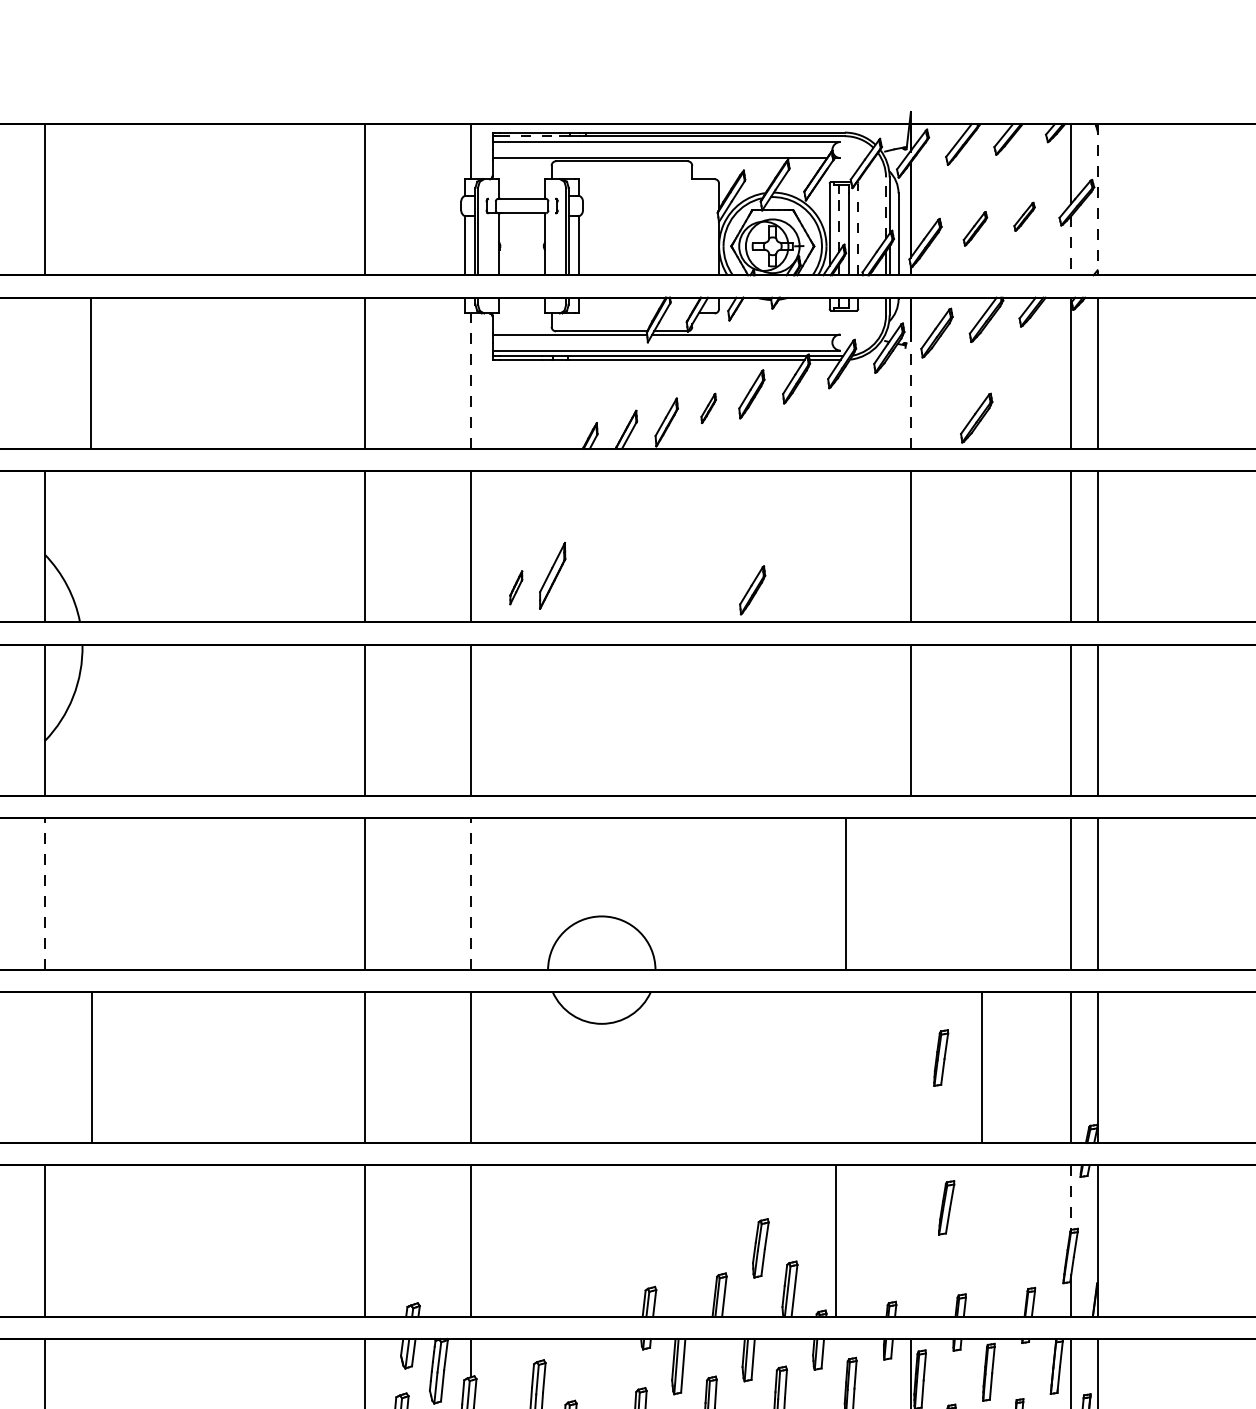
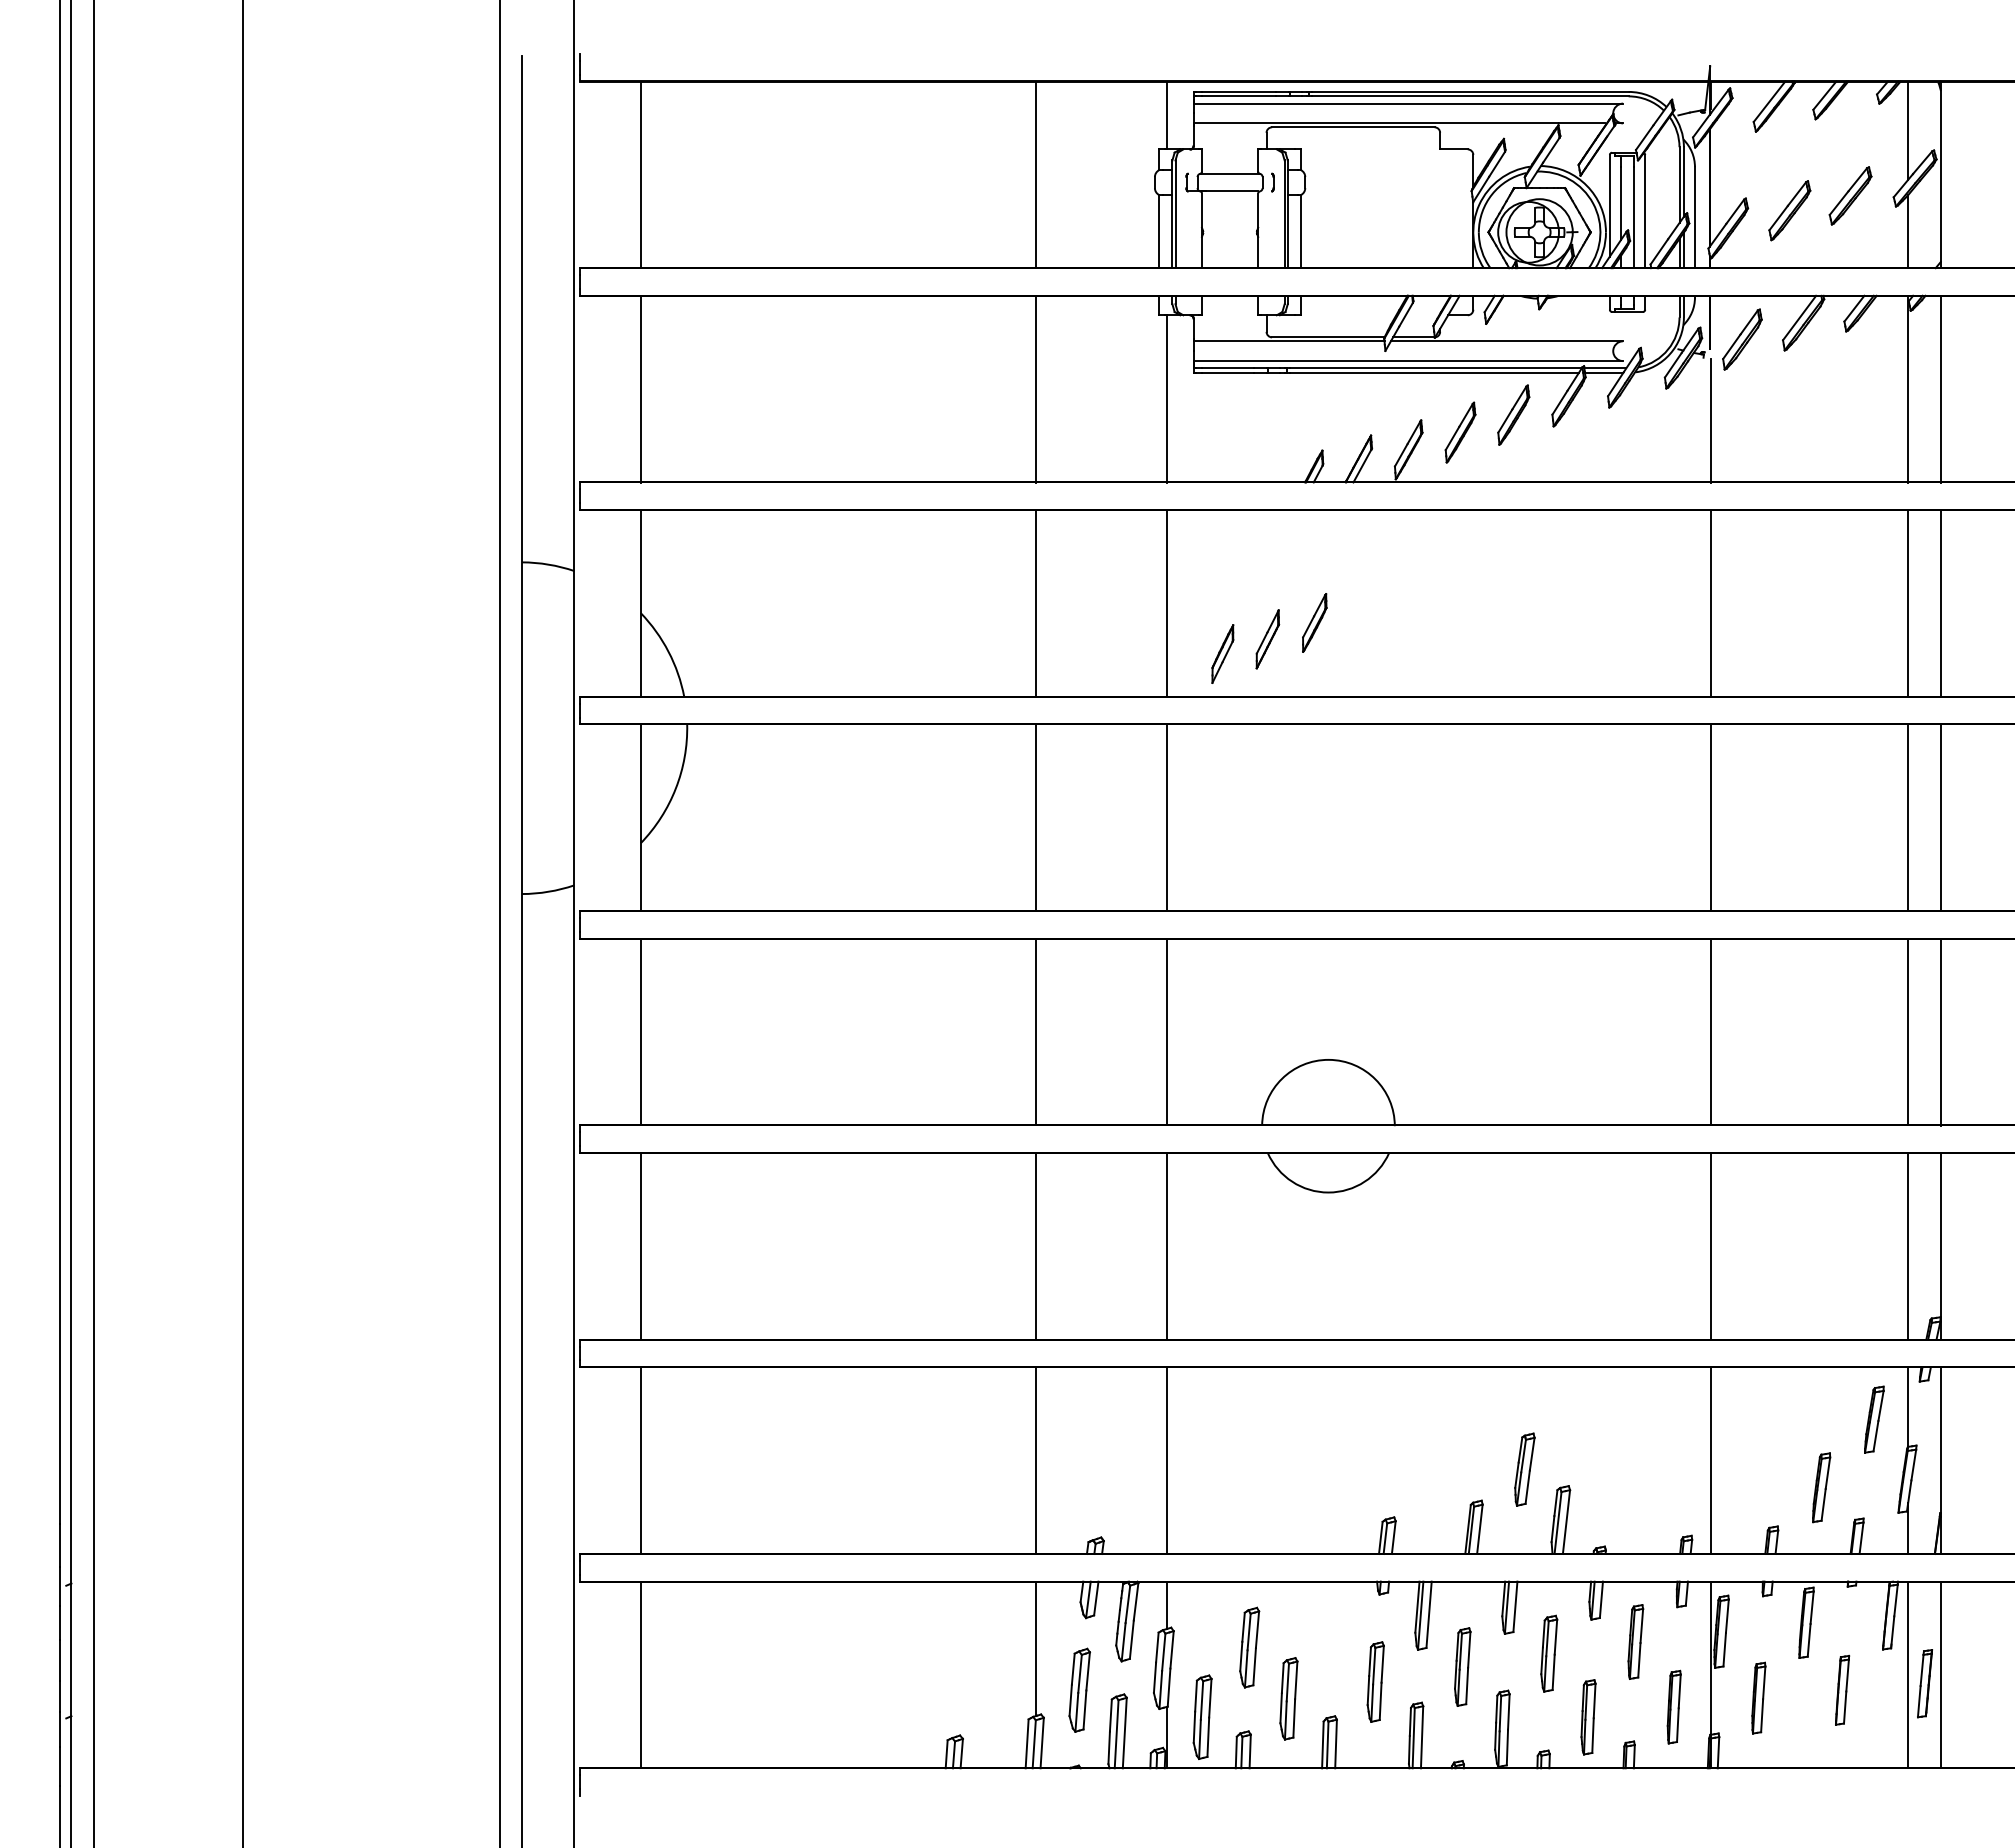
line: (529, 136) -> (1239, 96), dashed -> solid
line: (1097, 200) -> (1940, 175), dashed -> solid
line: (886, 208) -> (1679, 185), dashed -> solid
part: (1024, 216) -> (1850, 195), size x1.67
line: (838, 222) -> (1620, 203), dashed -> solid
part: (975, 228) -> (1789, 210), size x1.43
line: (858, 229) -> (1645, 211), dashed -> solid
line: (1071, 245) -> (1908, 231), dashed -> solid
line: (90, 372) -> (640, 388), moved
line: (471, 380) -> (1167, 398), dashed -> solid
line: (911, 398) -> (1710, 420), dashed -> solid
part: (708, 408) -> (1460, 432), size x1.67
part: (976, 418) -> (1791, 444), removed
part: (590, 562) -> (1314, 622), added
part: (552, 576) -> (1267, 639), size x0.71
part: (515, 587) -> (1222, 653), size x1.43
part: (752, 589) -> (1514, 656), removed
line: (44, 893) -> (640, 1031), dashed -> solid
line: (471, 893) -> (1167, 1031), dashed -> solid
line: (845, 893) -> (1710, 1031), moved
part: (941, 1057) -> (1821, 1487), moved
line: (91, 1067) -> (640, 1246), moved
line: (981, 1067) -> (1710, 1246), moved
line: (1071, 1197) -> (1908, 1407), dashed -> solid
part: (946, 1207) -> (1874, 1419), moved
line: (835, 1240) -> (1710, 1460), moved

